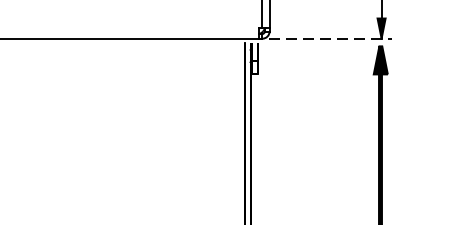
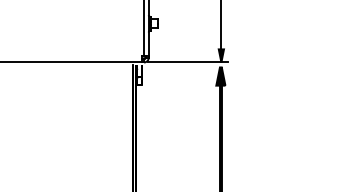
line: (330, 38) -> (188, 62), dashed -> solid

